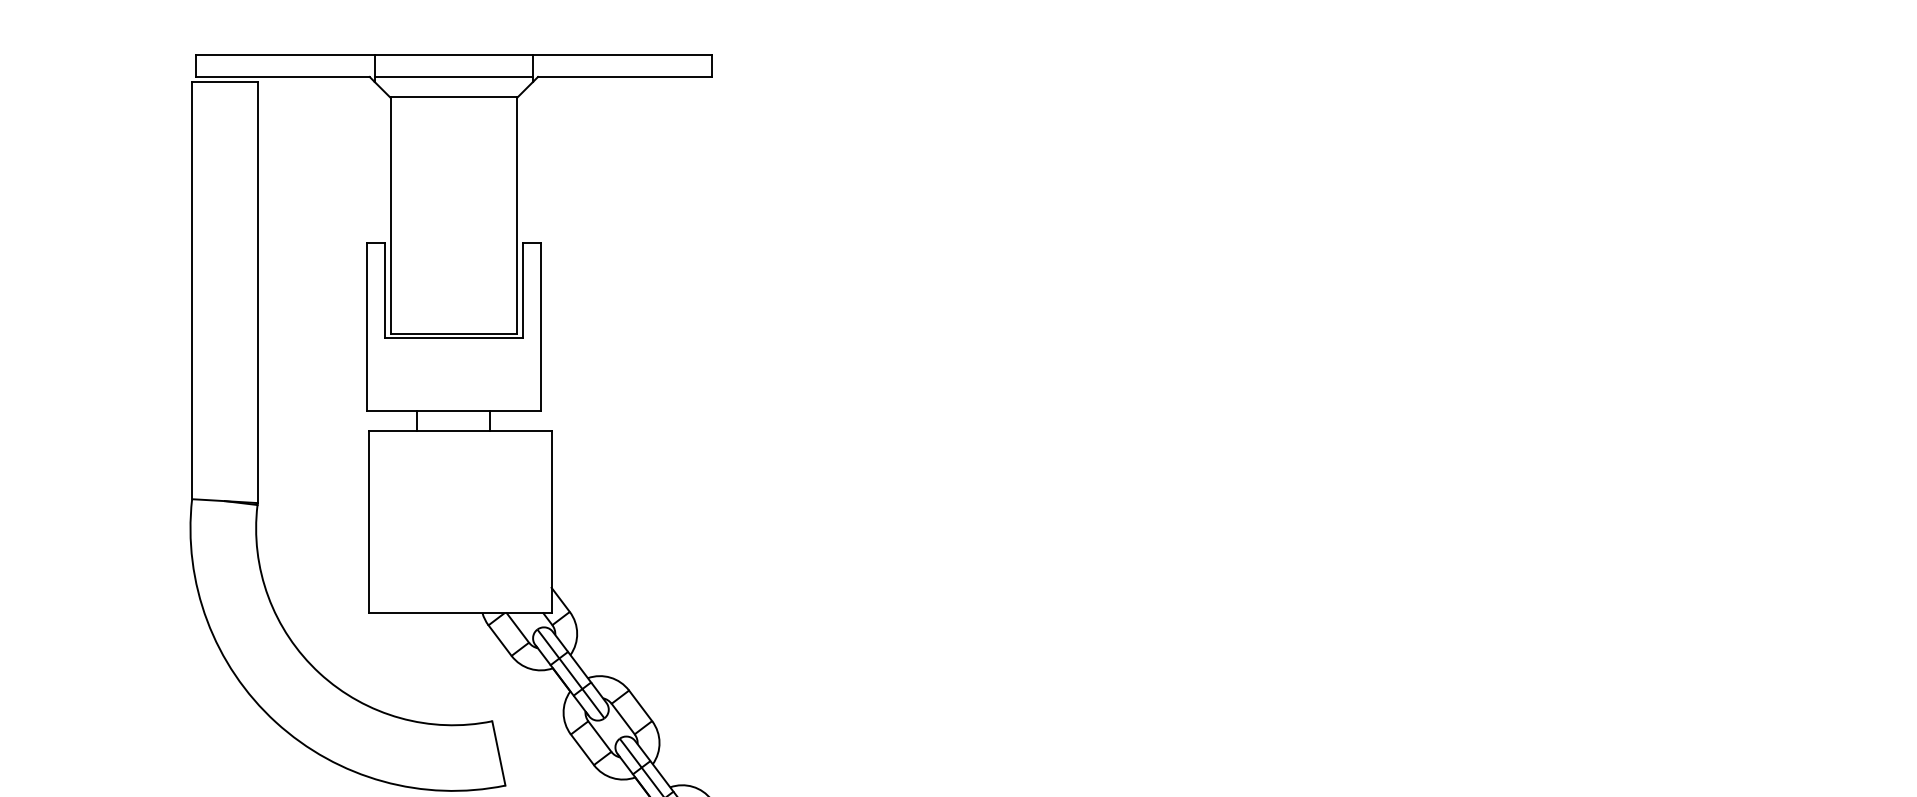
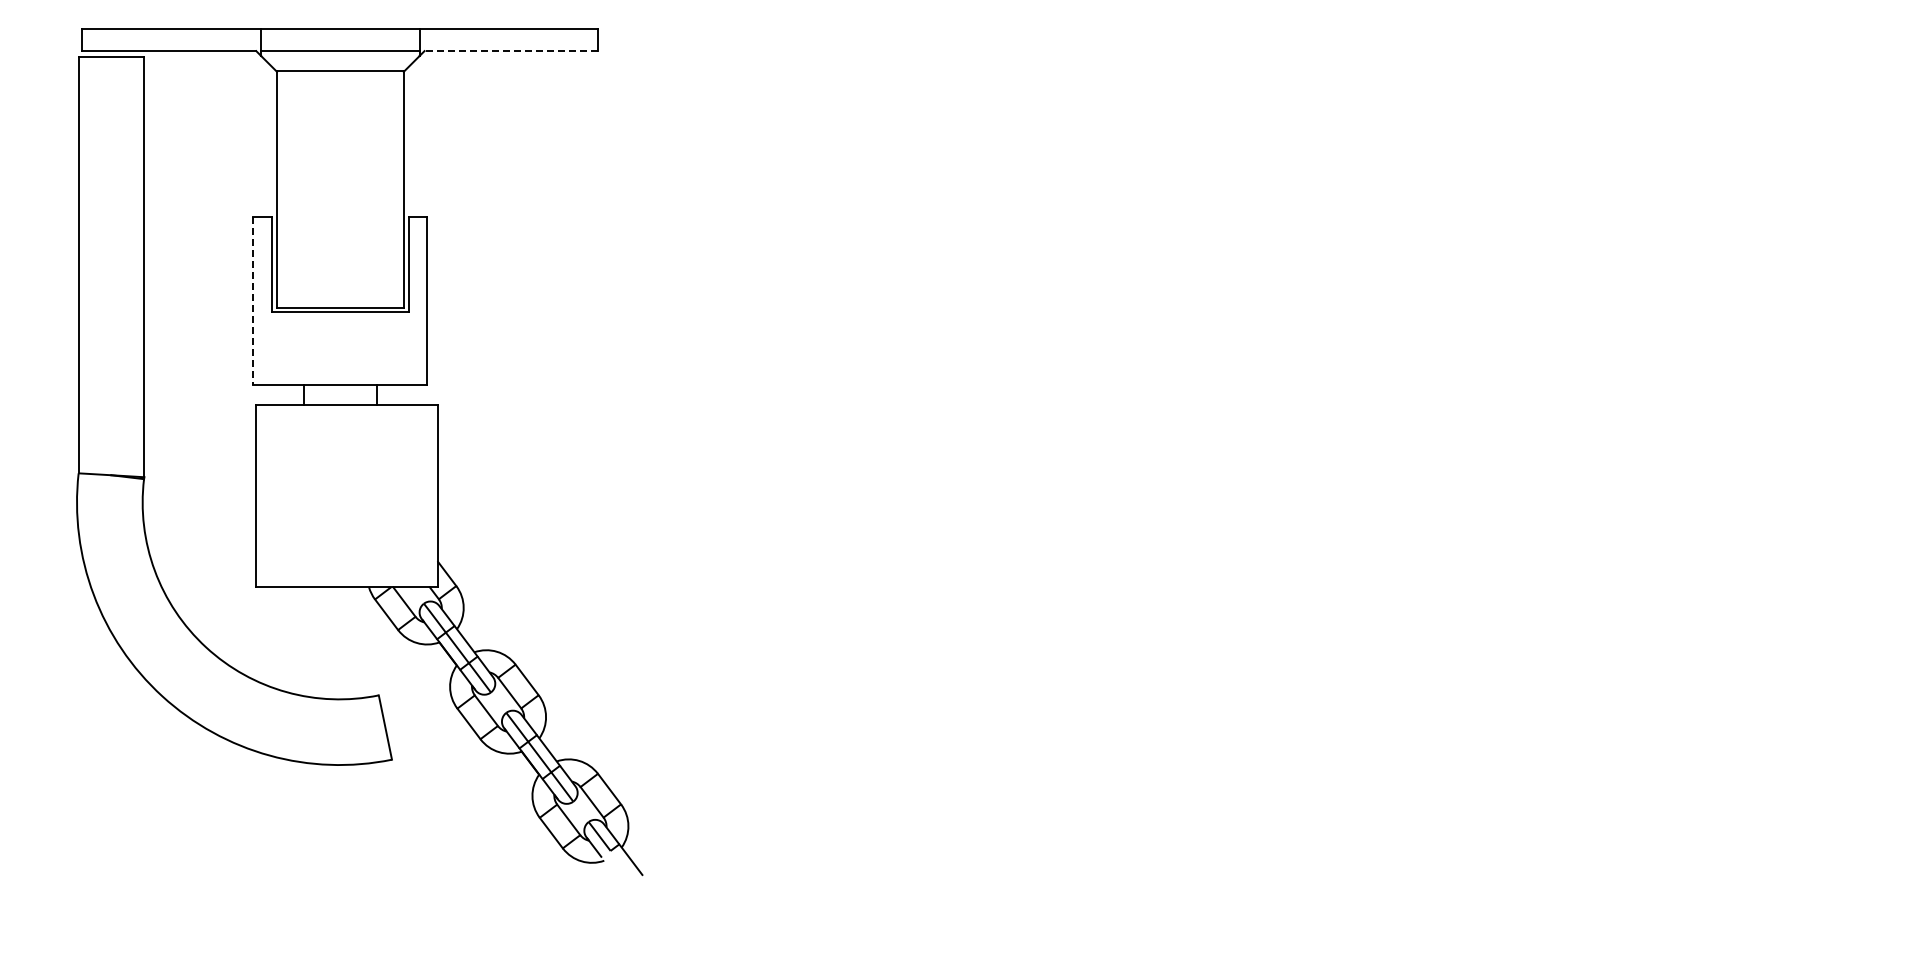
line: (624, 77) -> (511, 51), solid -> dashed
line: (366, 326) -> (253, 300), solid -> dashed

